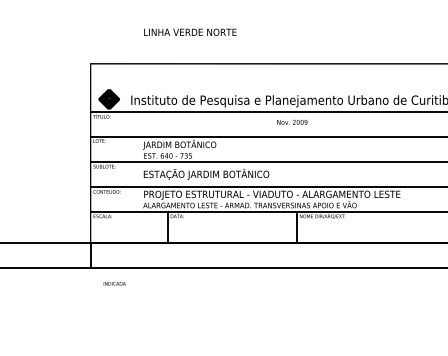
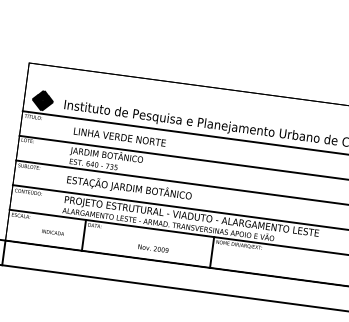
text: (190, 31) -> (120, 136), moved
text: (292, 121) -> (153, 247), moved
text: (114, 283) -> (52, 232), moved

